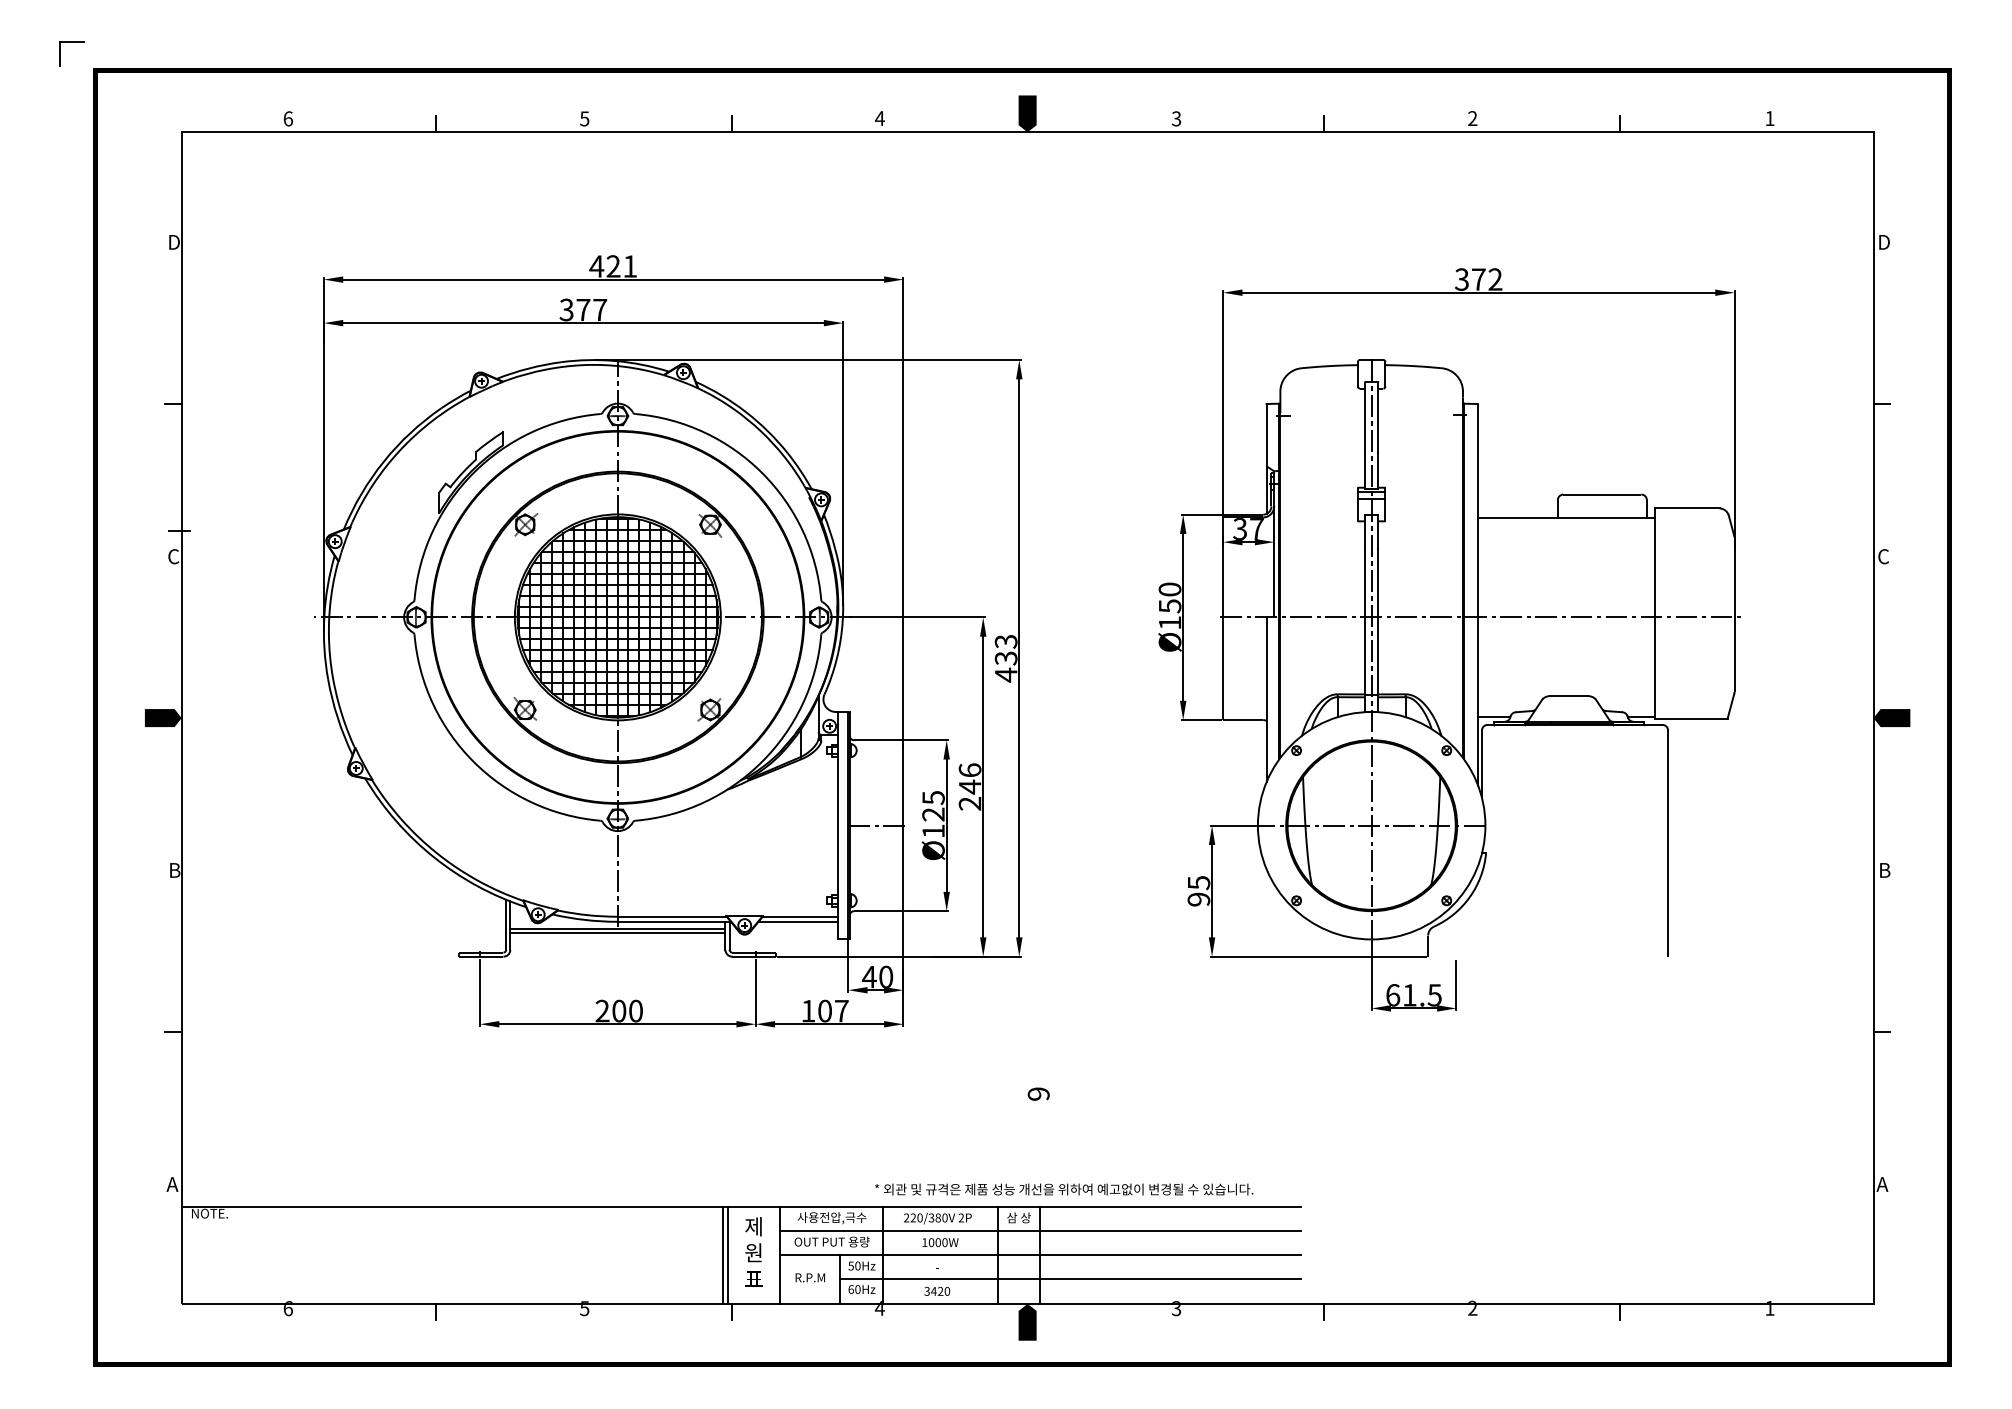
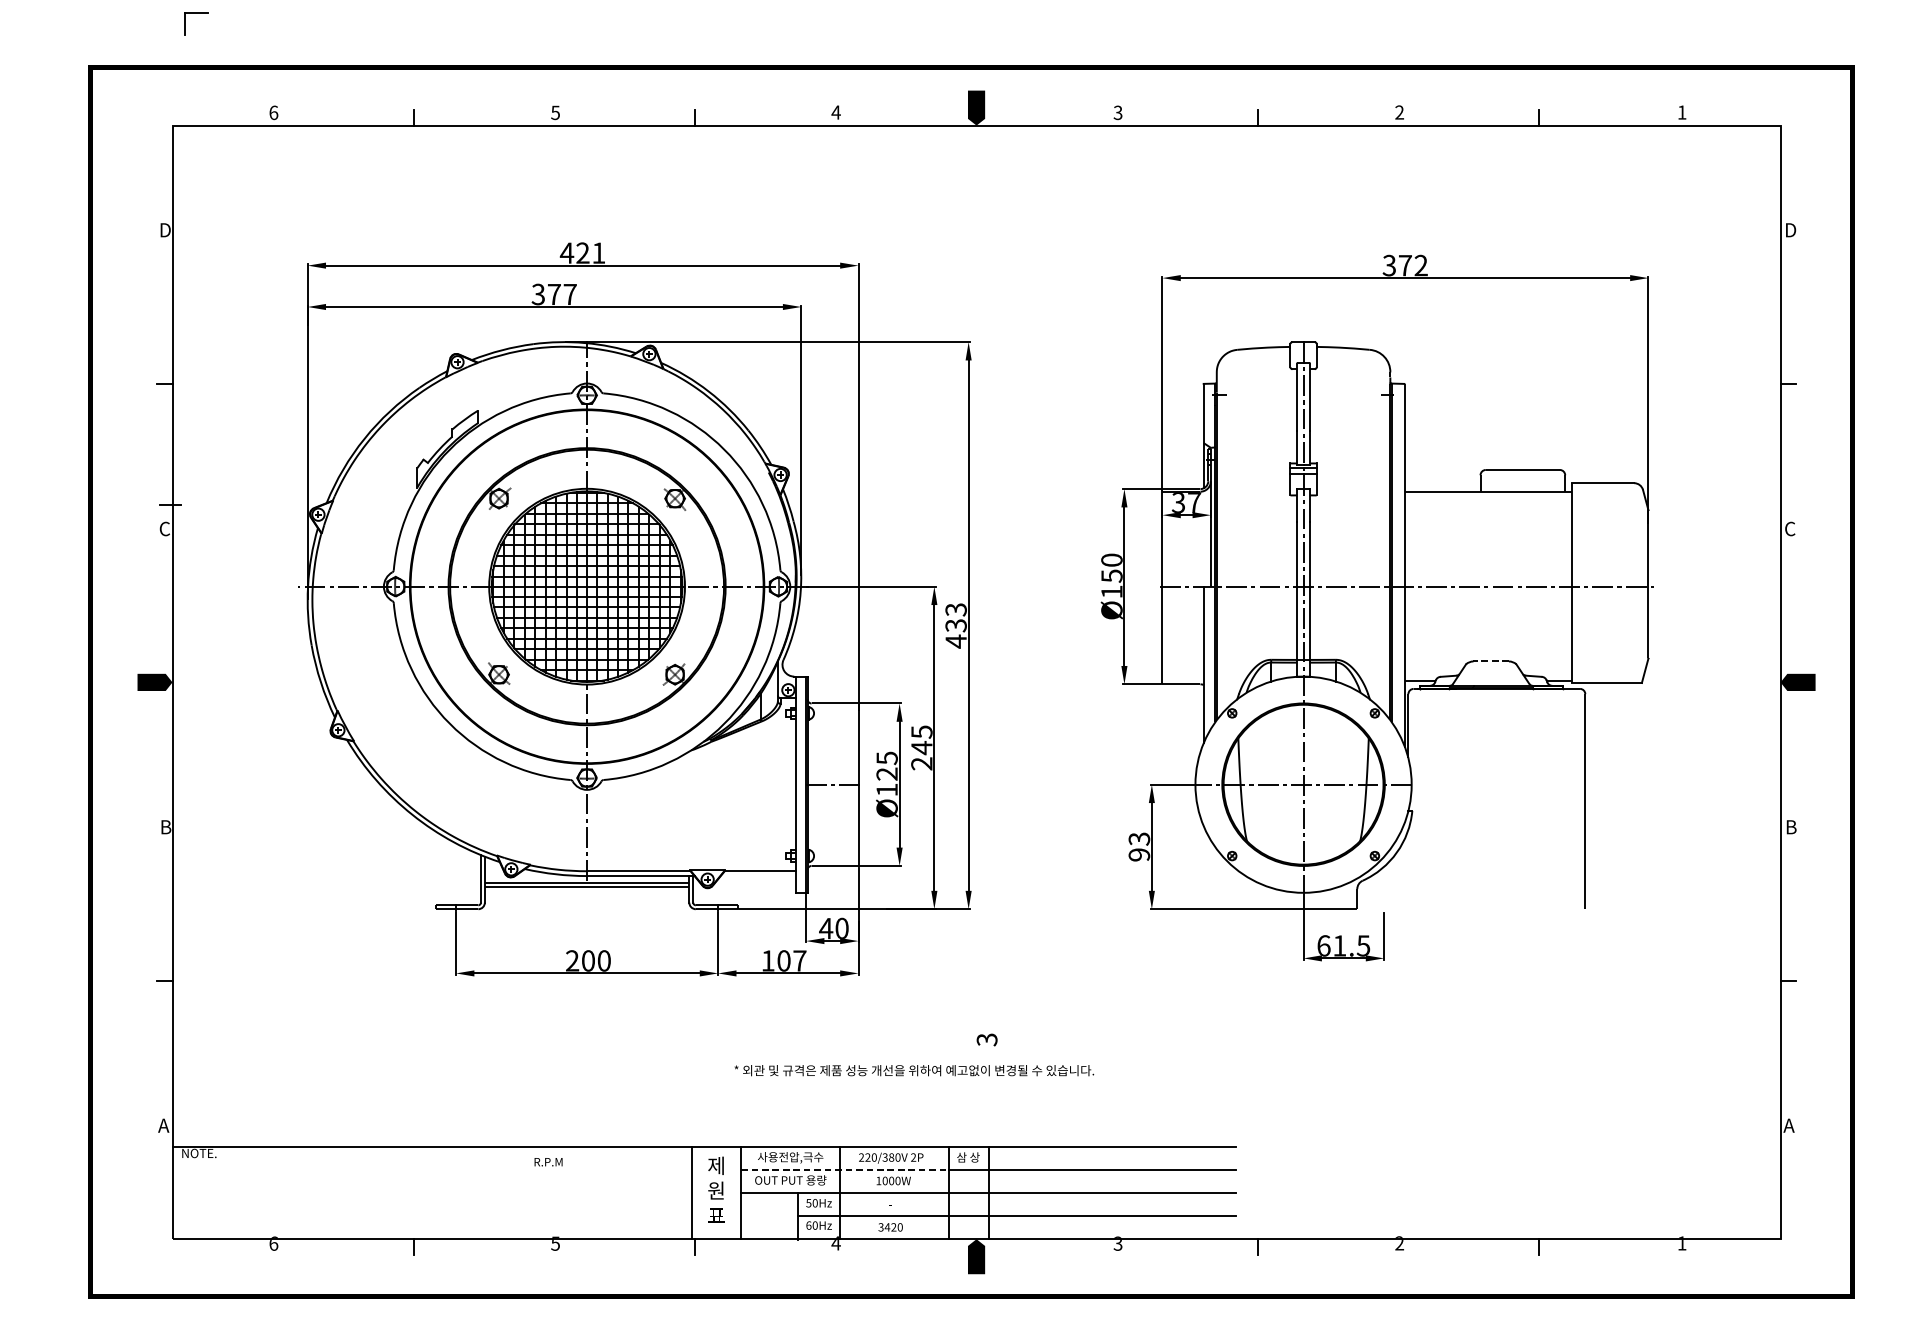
part: (71, 42) -> (196, 12), moved
line: (1569, 696) -> (1491, 661), solid -> dashed
text: (969, 770) -> (921, 732), 246 -> 245
text: (1198, 882) -> (1138, 838), 95 -> 93
line: (797, 921) -> (757, 875), removed
text: (1038, 1093) -> (986, 1039), 9 -> 3
text: (1064, 1189) -> (914, 1070), moved
line: (889, 1230) -> (845, 1169), solid -> dashed
line: (722, 1254) -> (686, 1192), removed
text: (809, 1277) -> (547, 1161), moved

